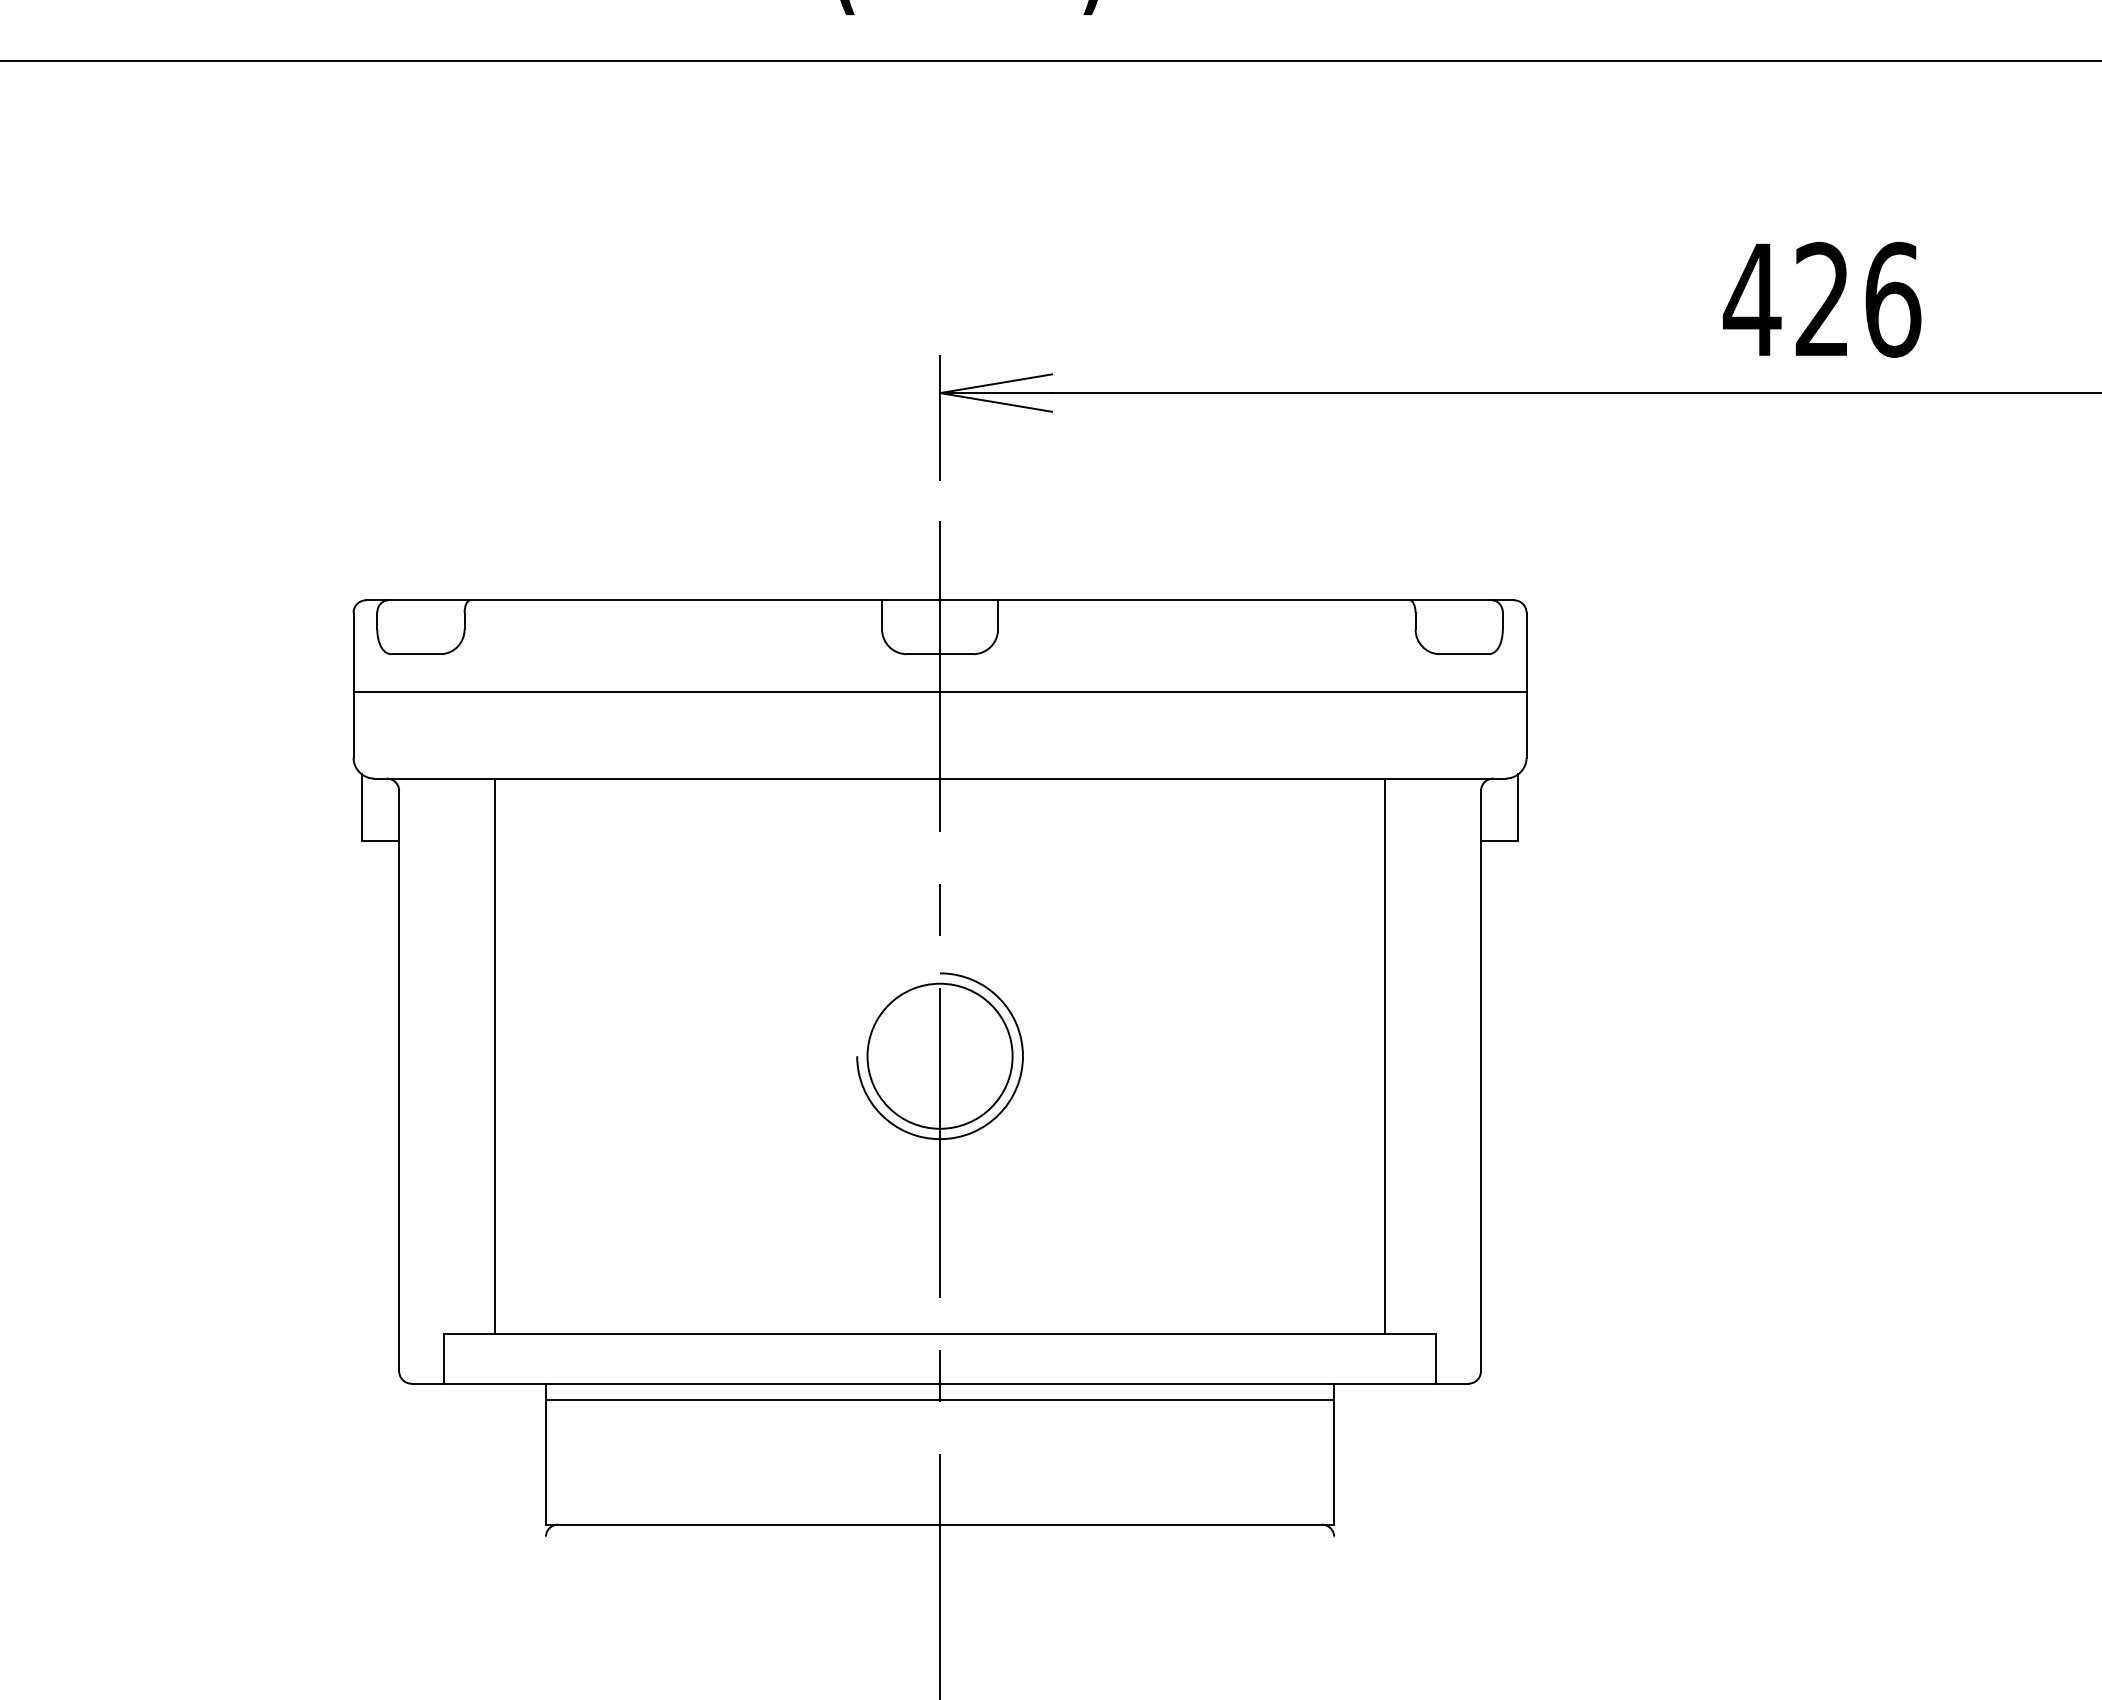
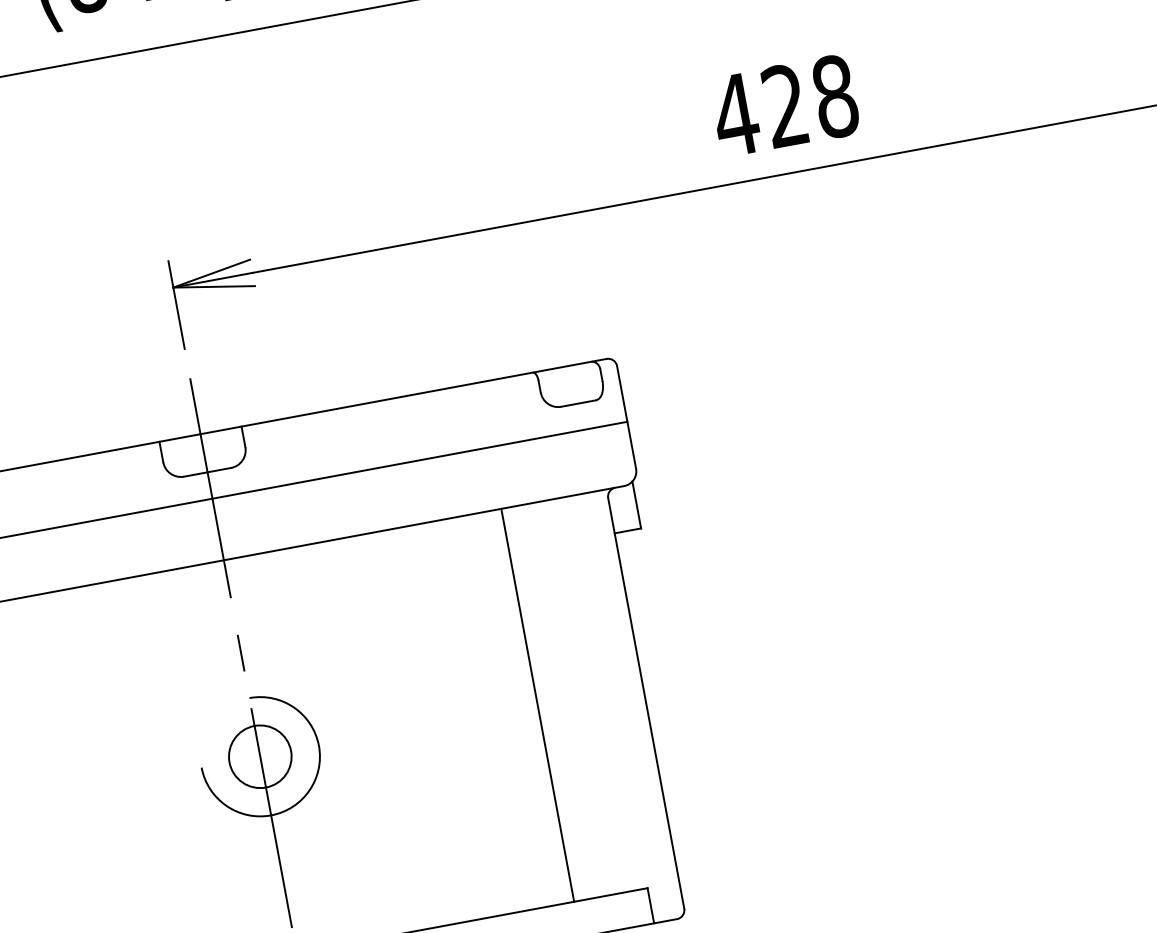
text: (1893, 299) -> (835, 96), 426 -> 428
circle: (939, 1055) -> (259, 756), size x0.6
line: (1385, 1055) -> (537, 704), moved

